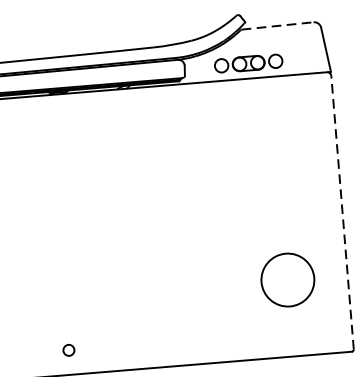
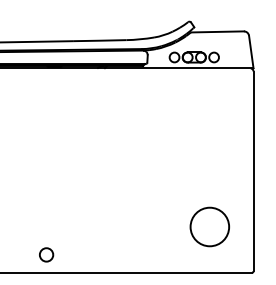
line: (278, 25) -> (218, 31), dashed -> solid
line: (342, 212) -> (253, 171), dashed -> solid
circle: (287, 279) -> (209, 226), moved
circle: (68, 349) -> (46, 254), size x1.67

